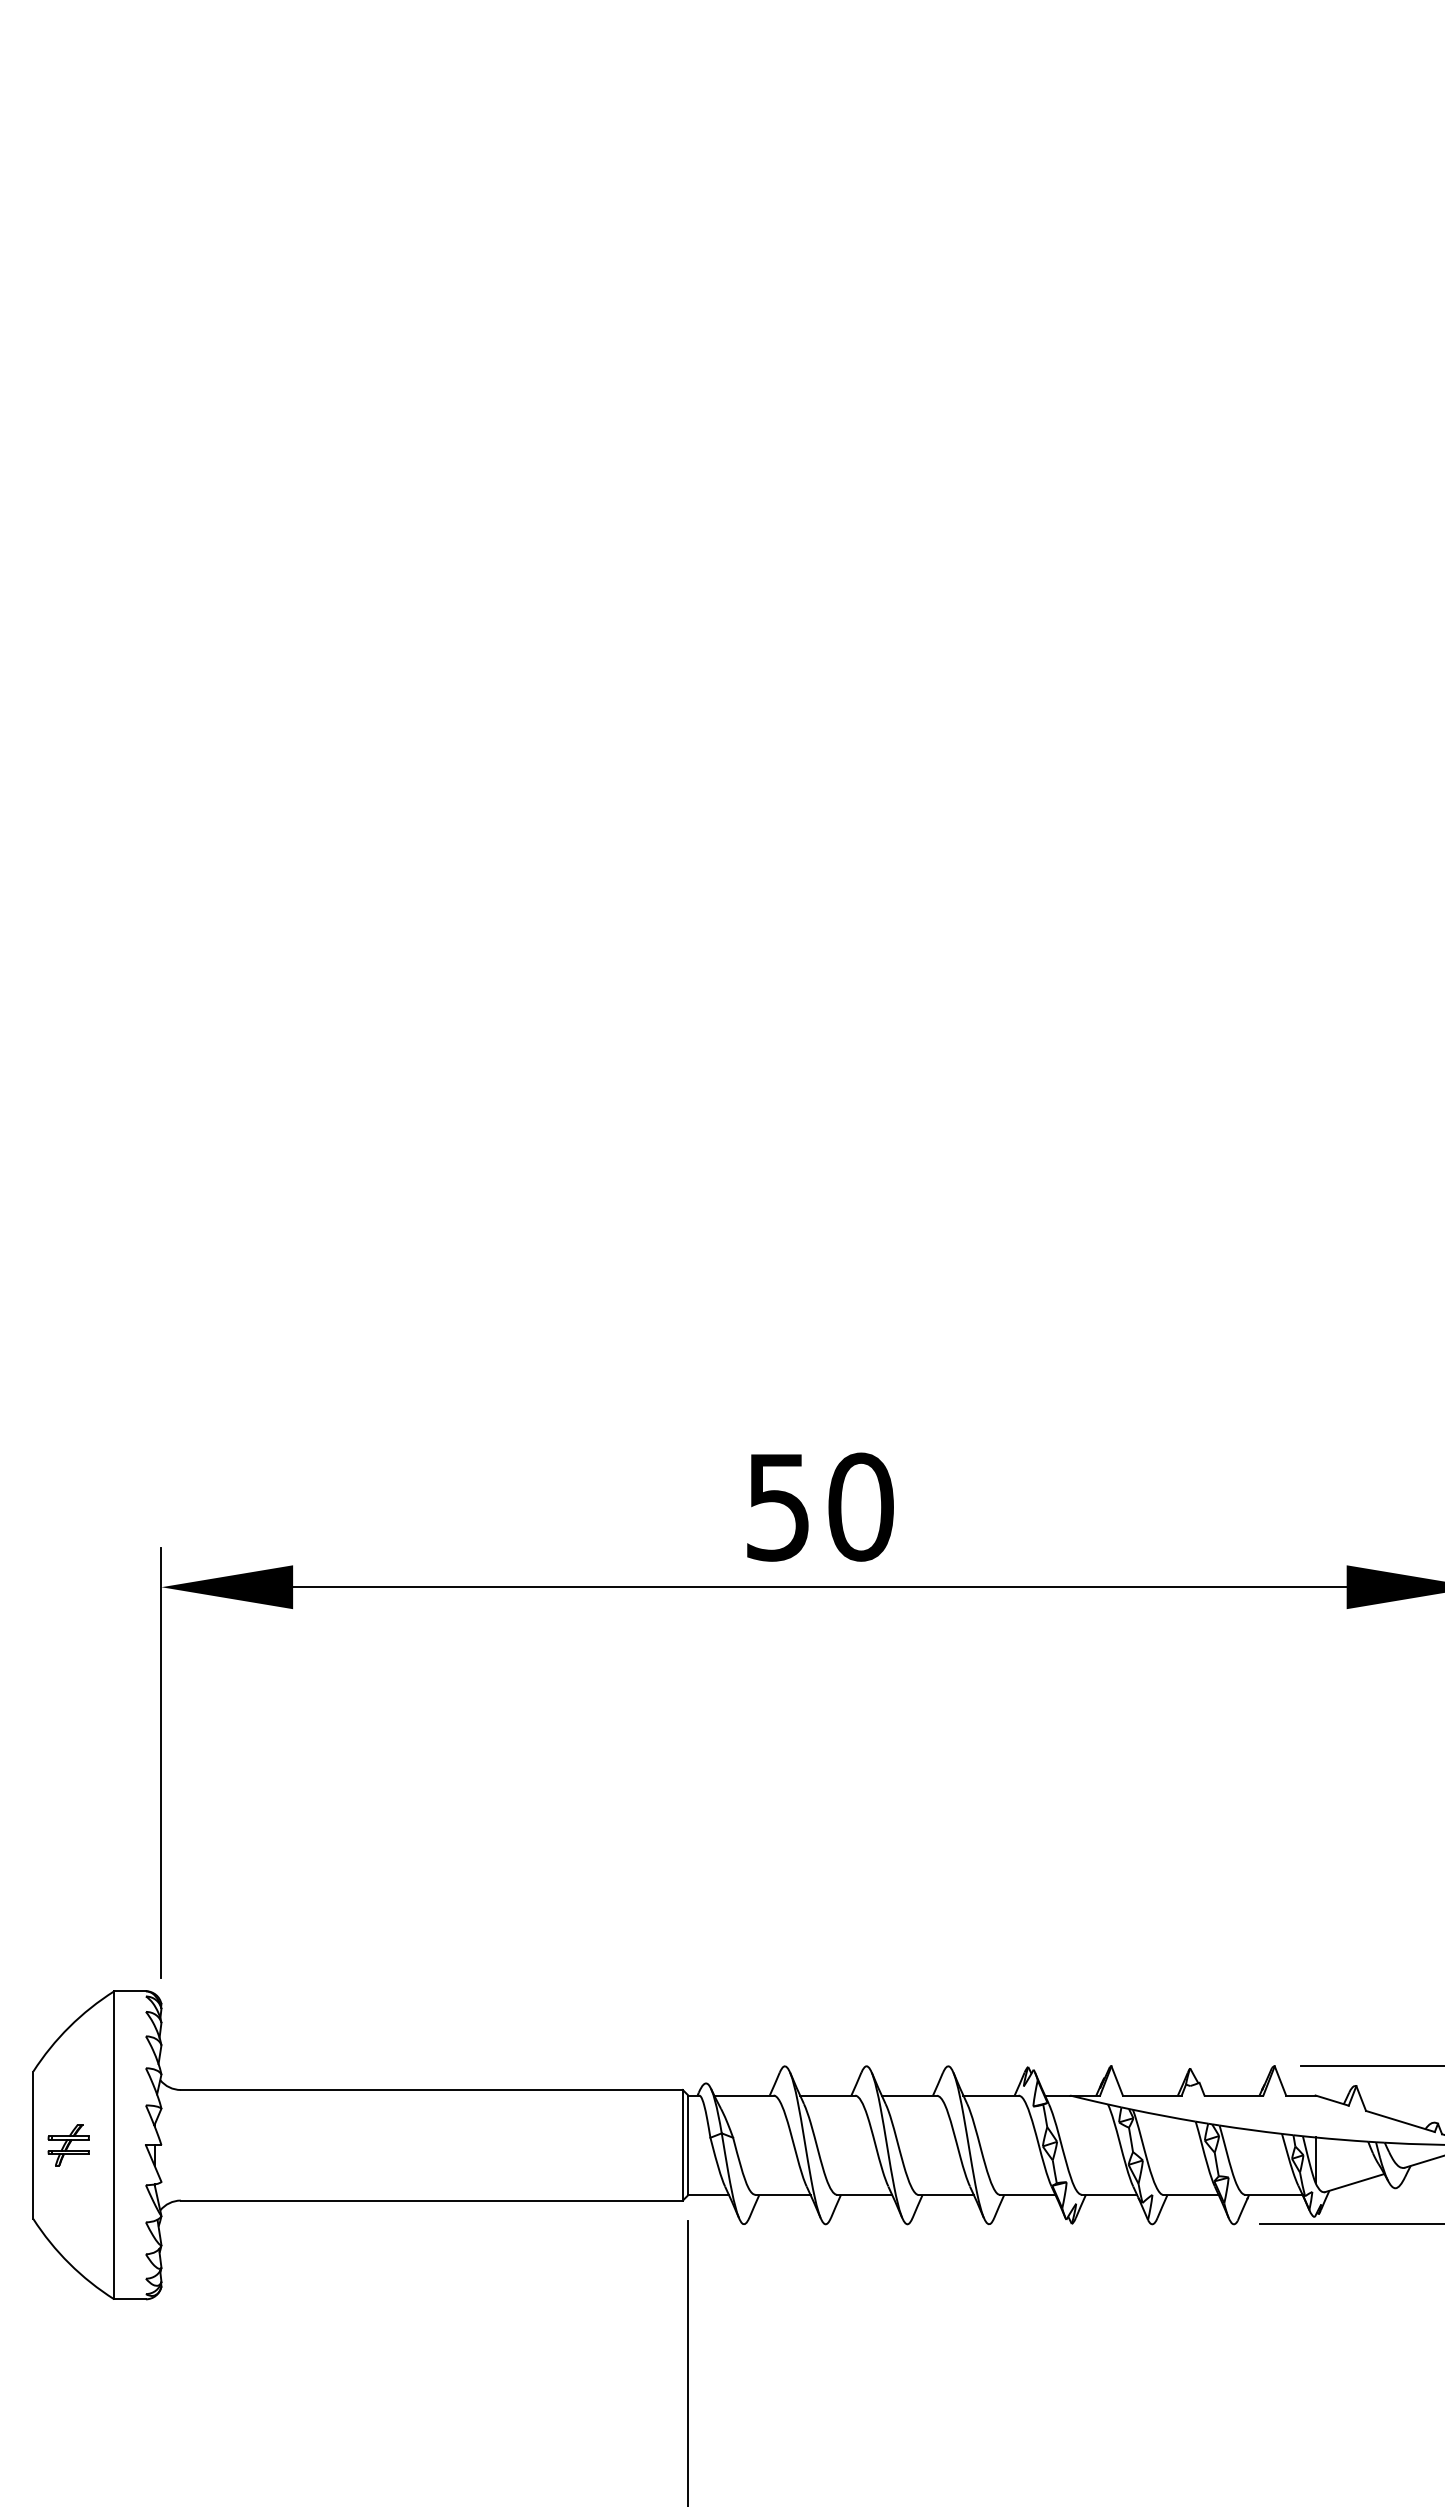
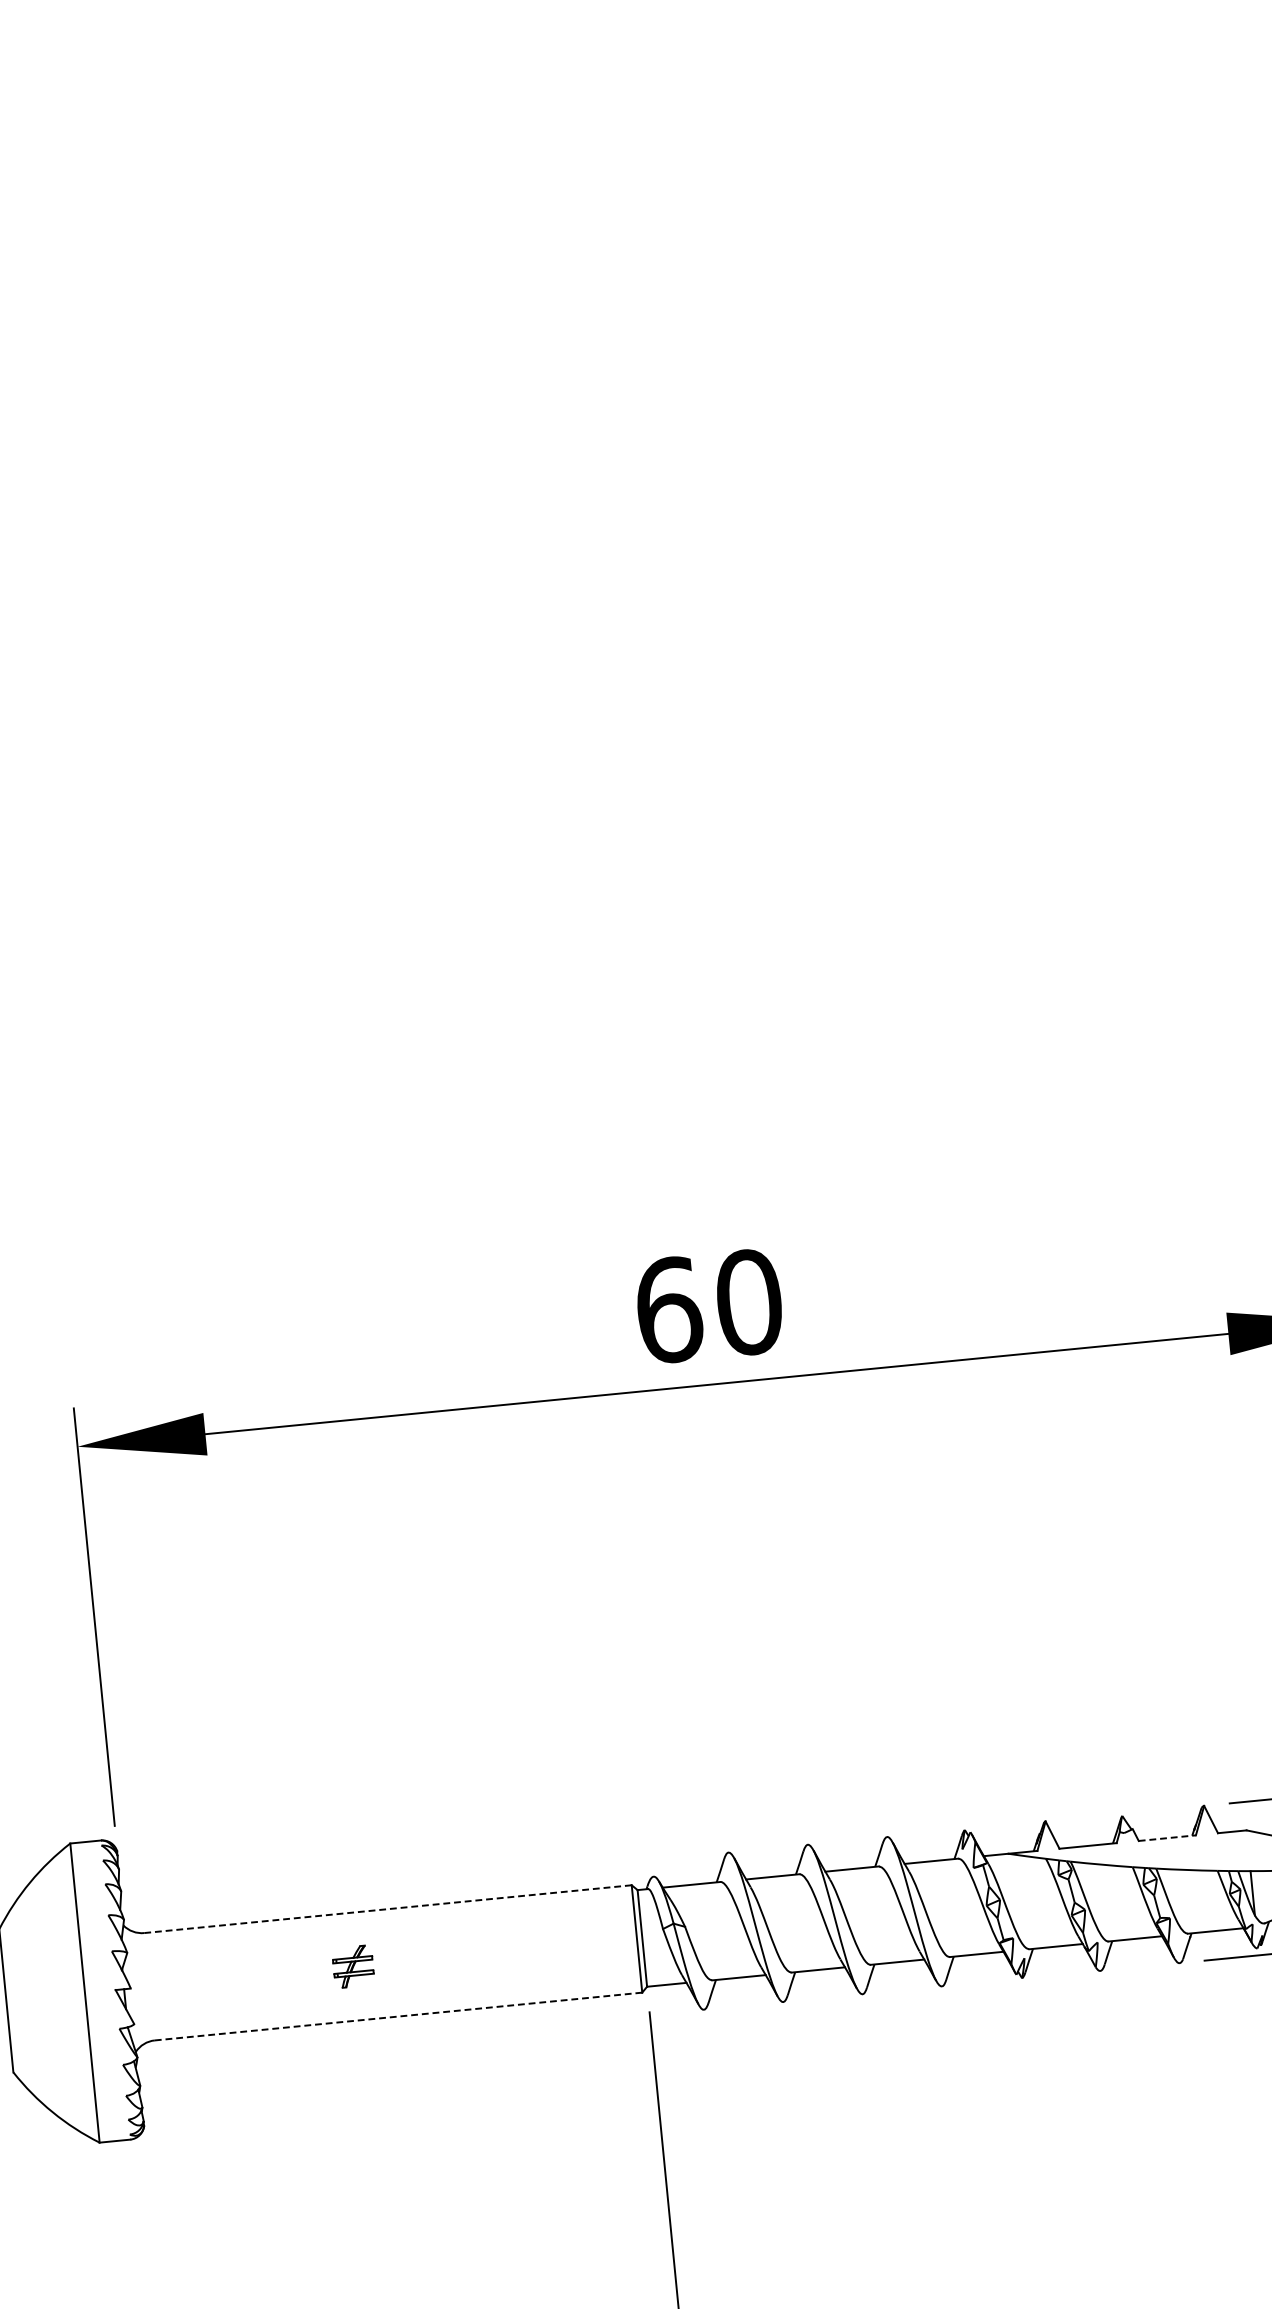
text: (778, 1506) -> (669, 1309), 50 -> 60
line: (431, 2090) -> (387, 1909), solid -> dashed
line: (1234, 2095) -> (1167, 1838), solid -> dashed
part: (68, 2145) -> (353, 1966), moved
line: (431, 2200) -> (398, 2016), solid -> dashed

